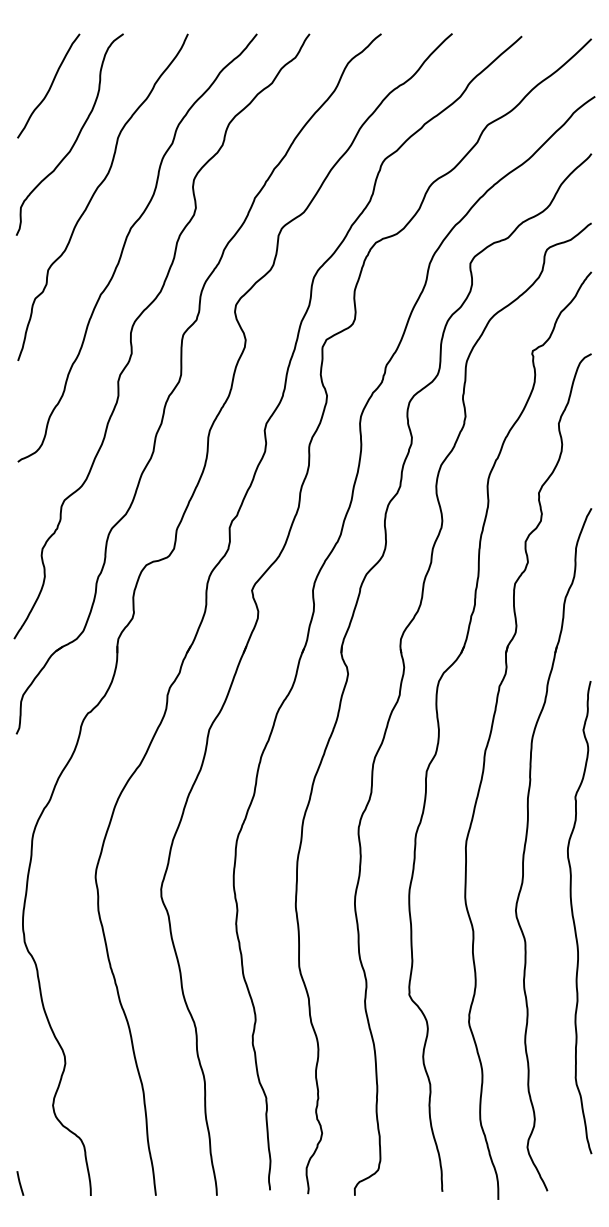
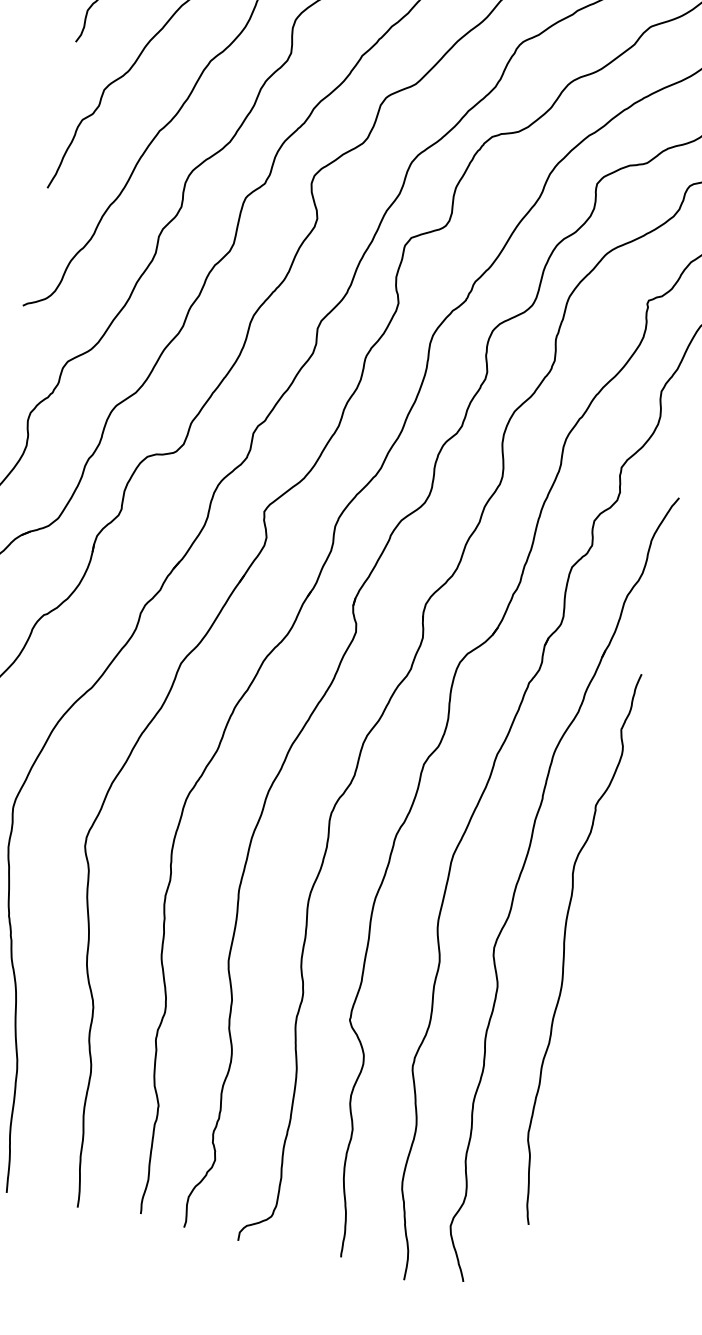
curve: (574, 918) -> (565, 946), moved

